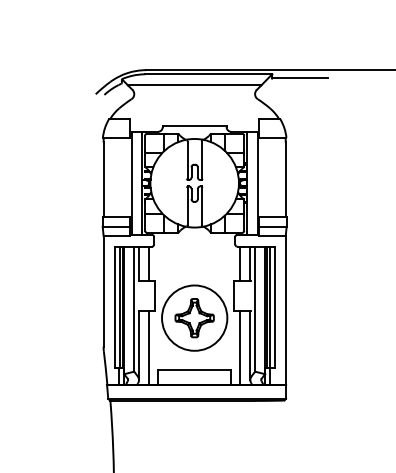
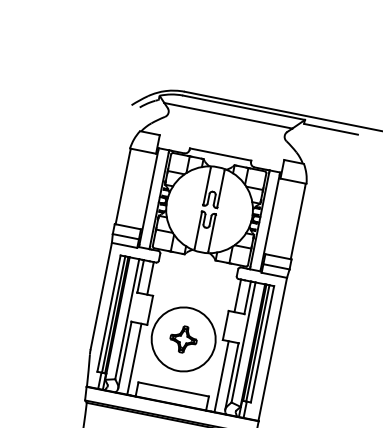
part: (194, 318) -> (183, 339), size x0.7

